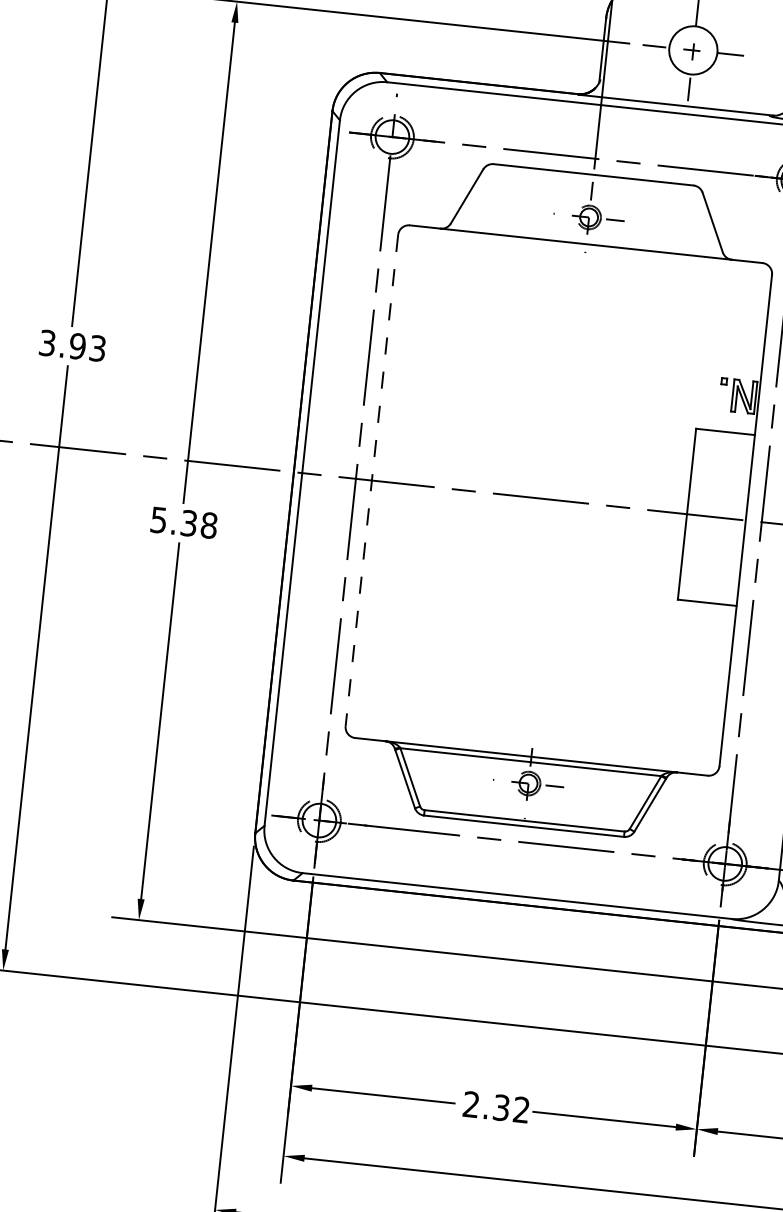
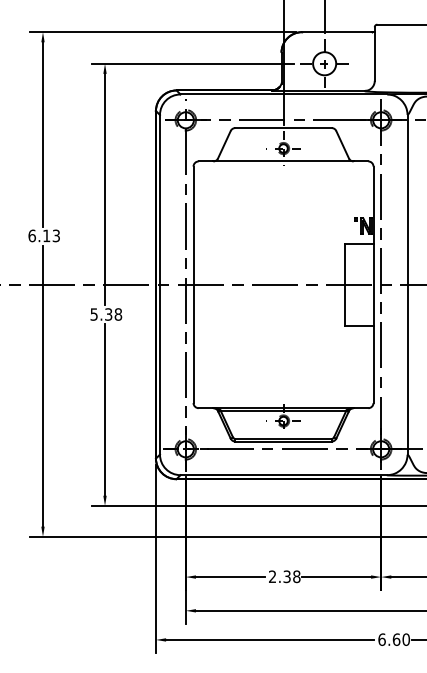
text: (62, 343) -> (39, 235), 3.93 -> 6.13
line: (371, 481) -> (193, 285), dashed -> solid
text: (521, 1109) -> (296, 576), 2.32 -> 2.38

